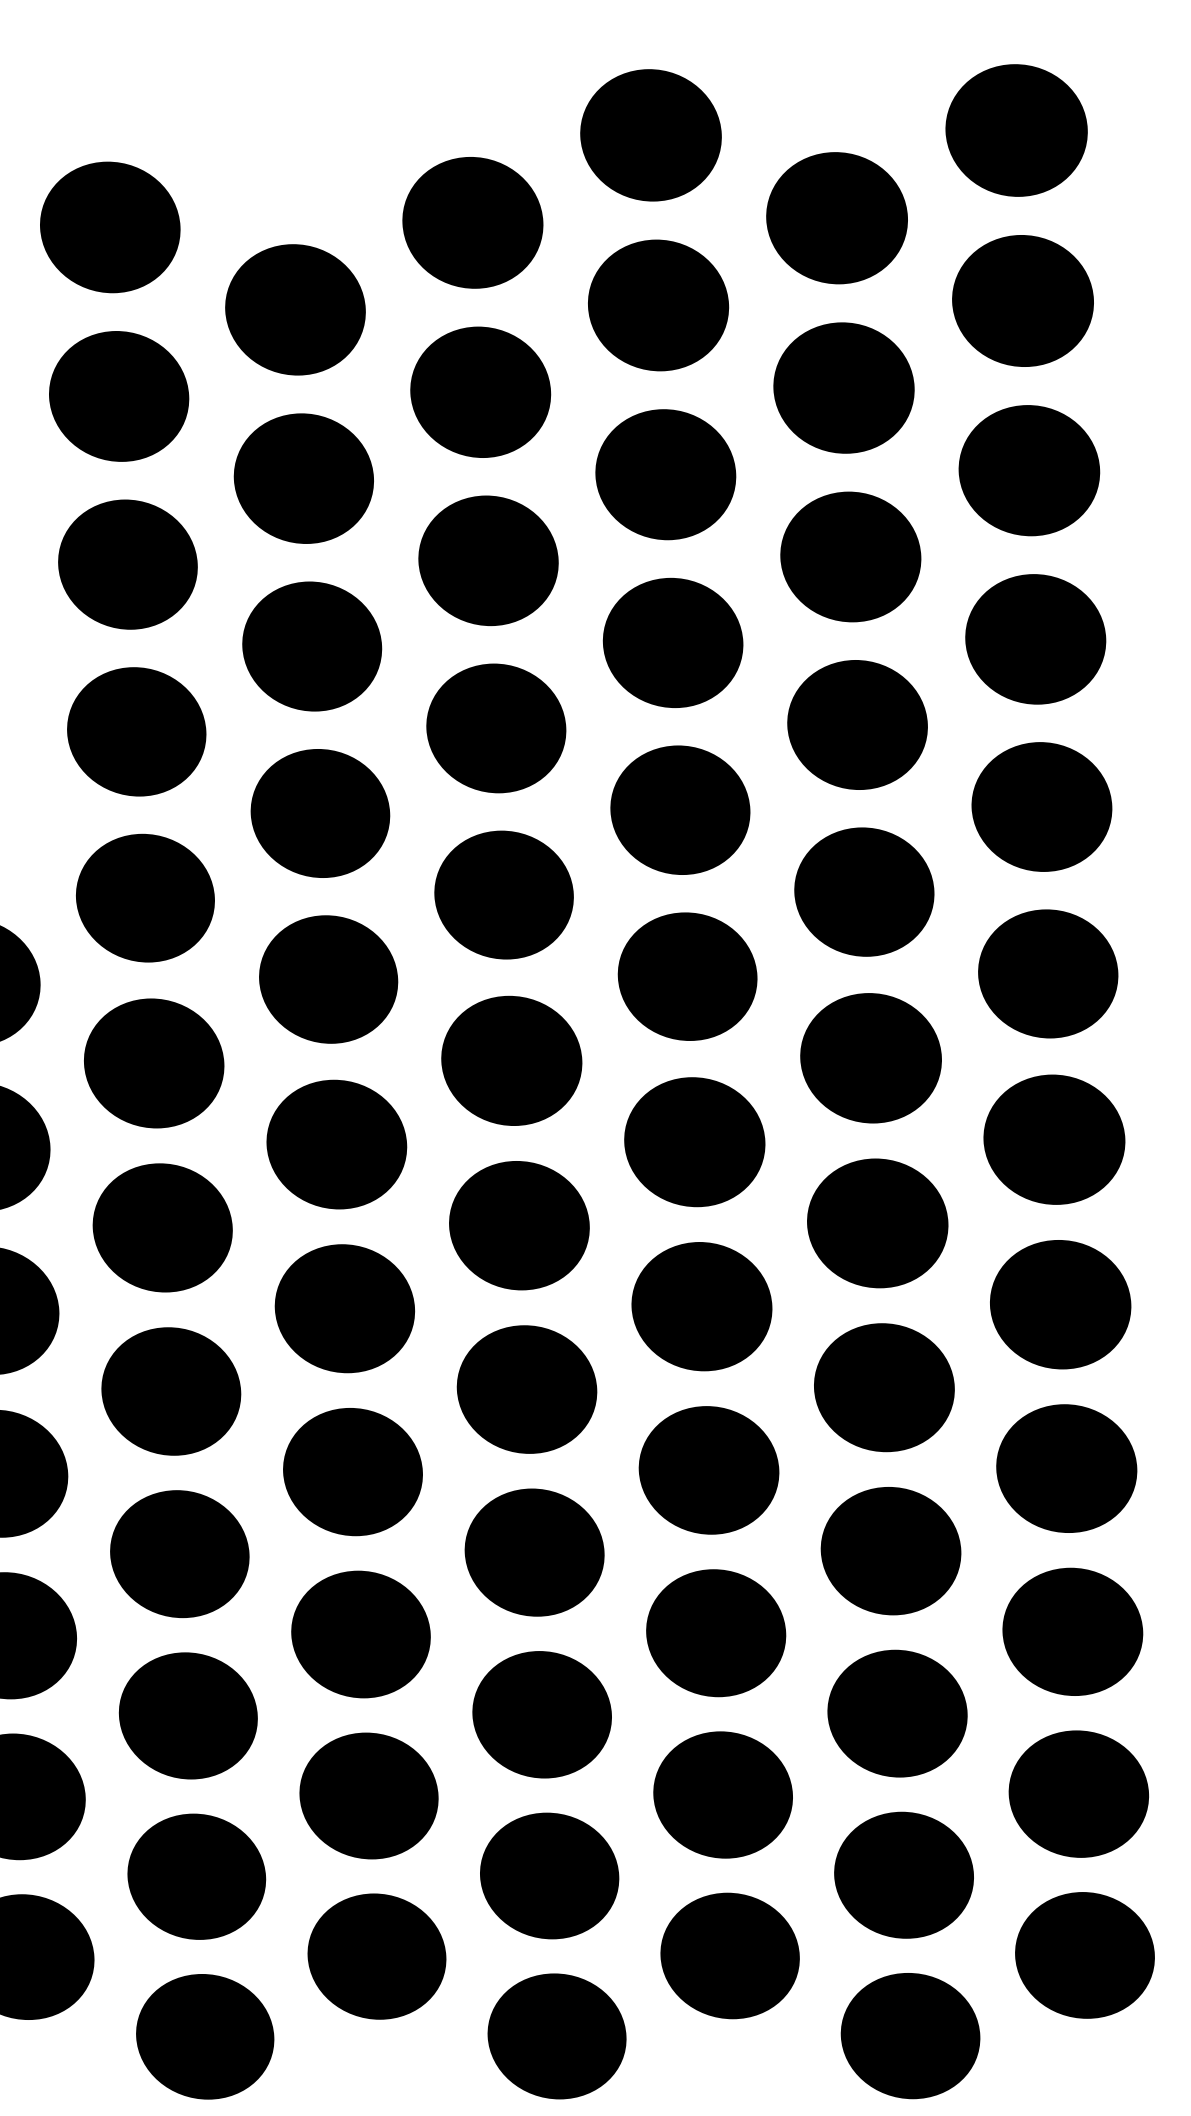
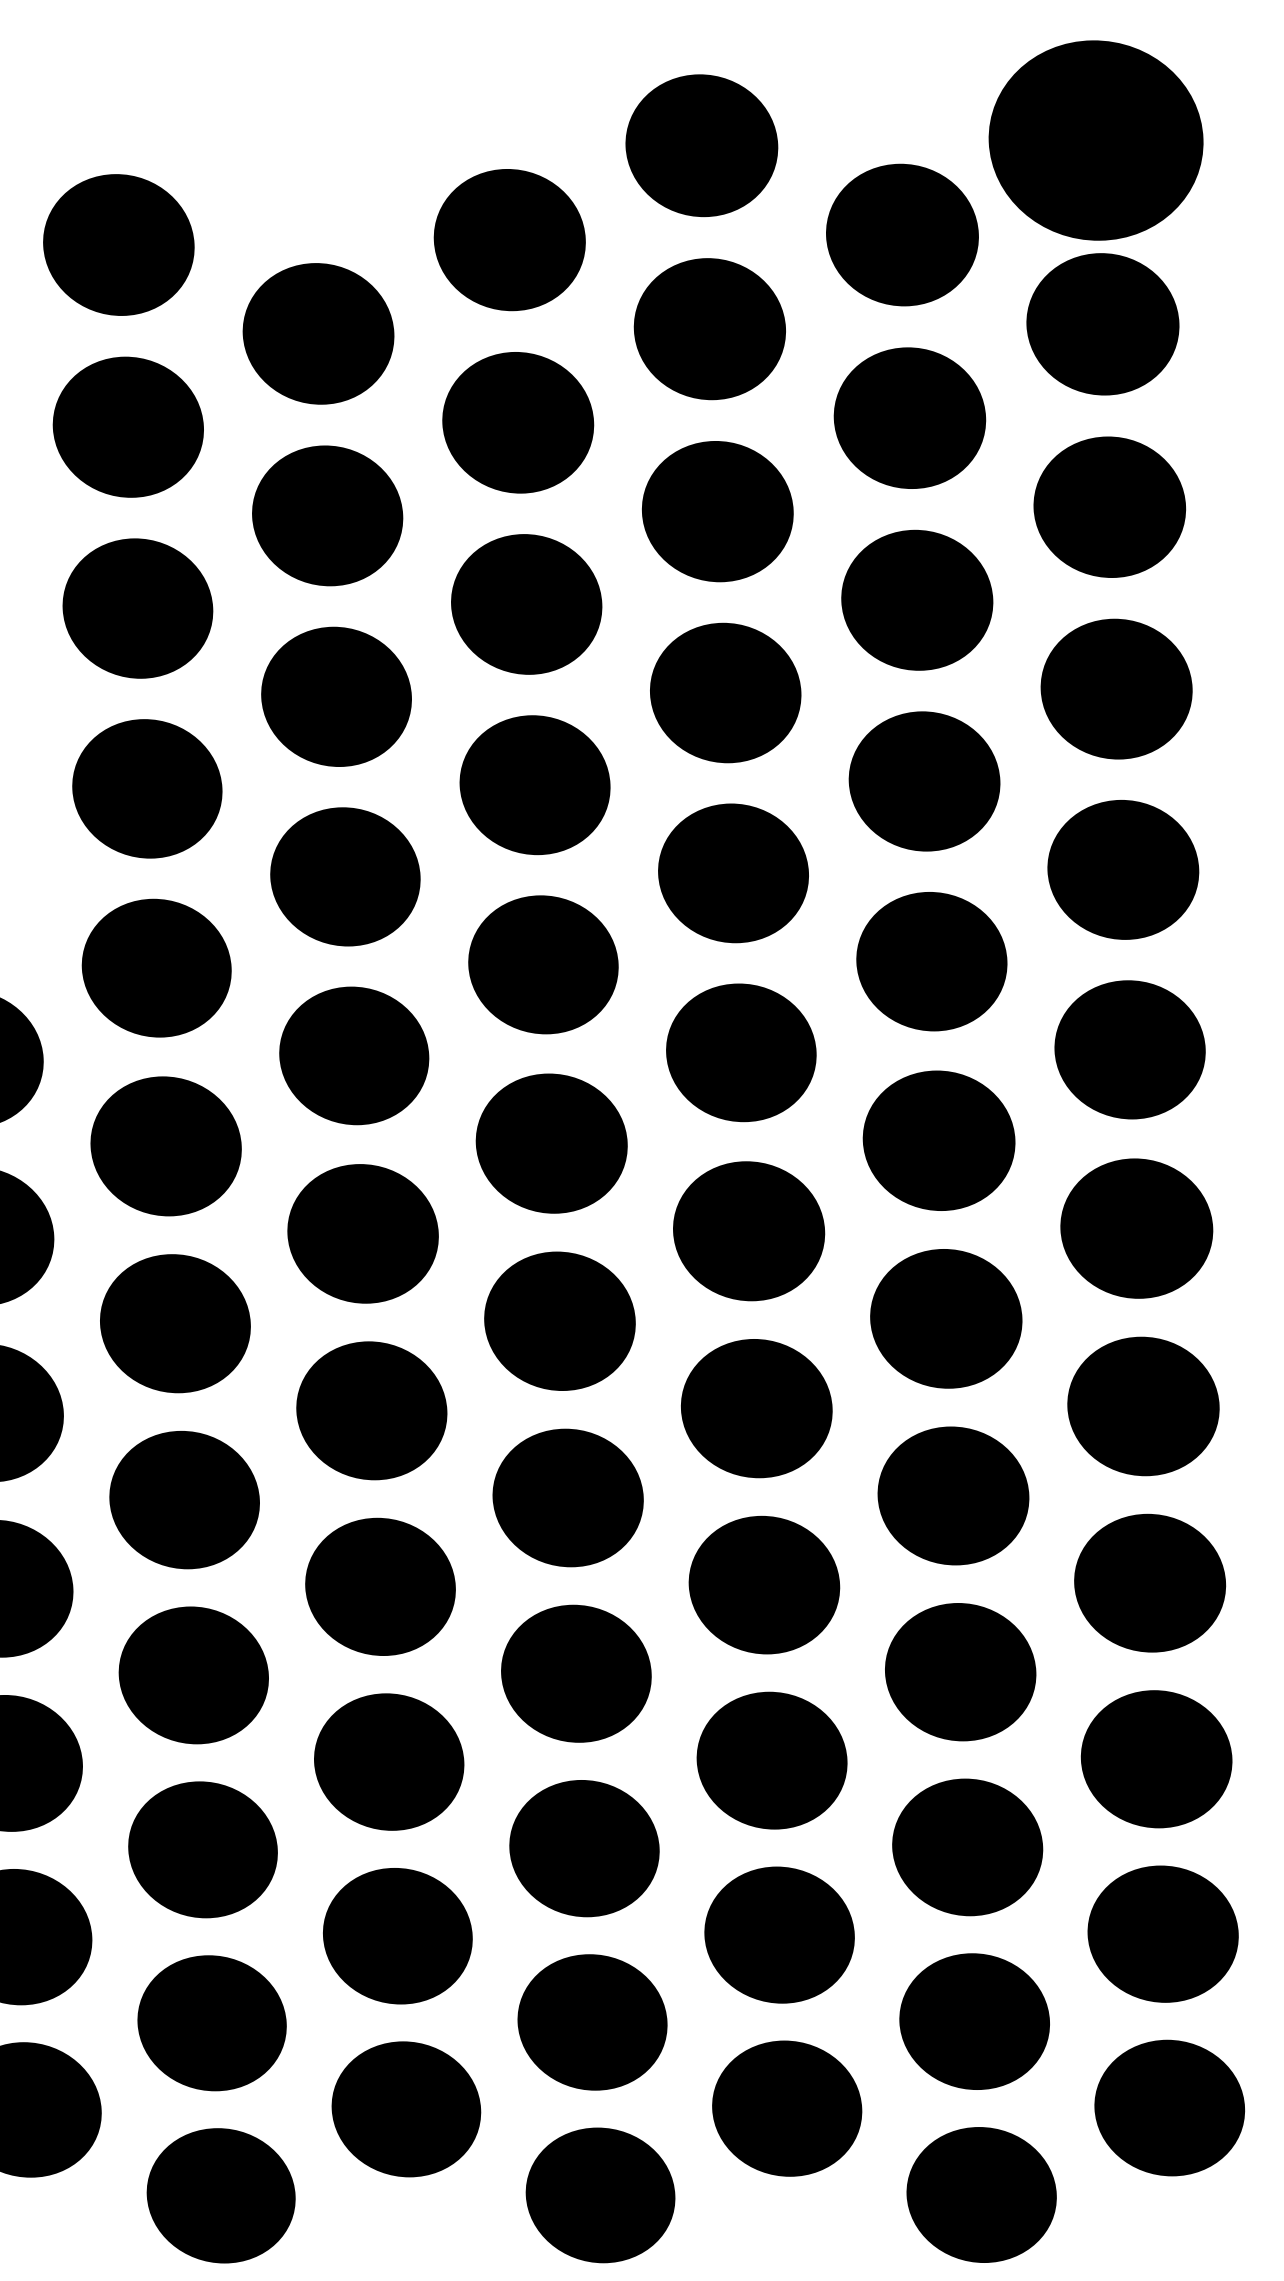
part: (1016, 130) -> (1095, 140), size x1.4

